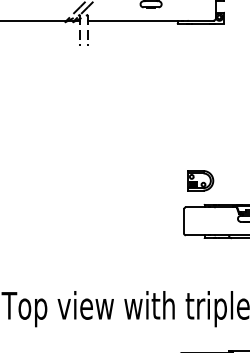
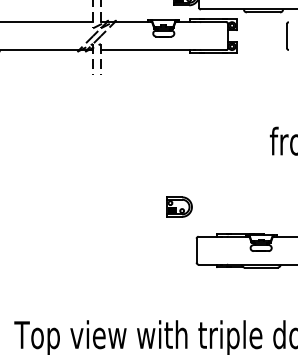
part: (200, 180) -> (179, 206), moved

